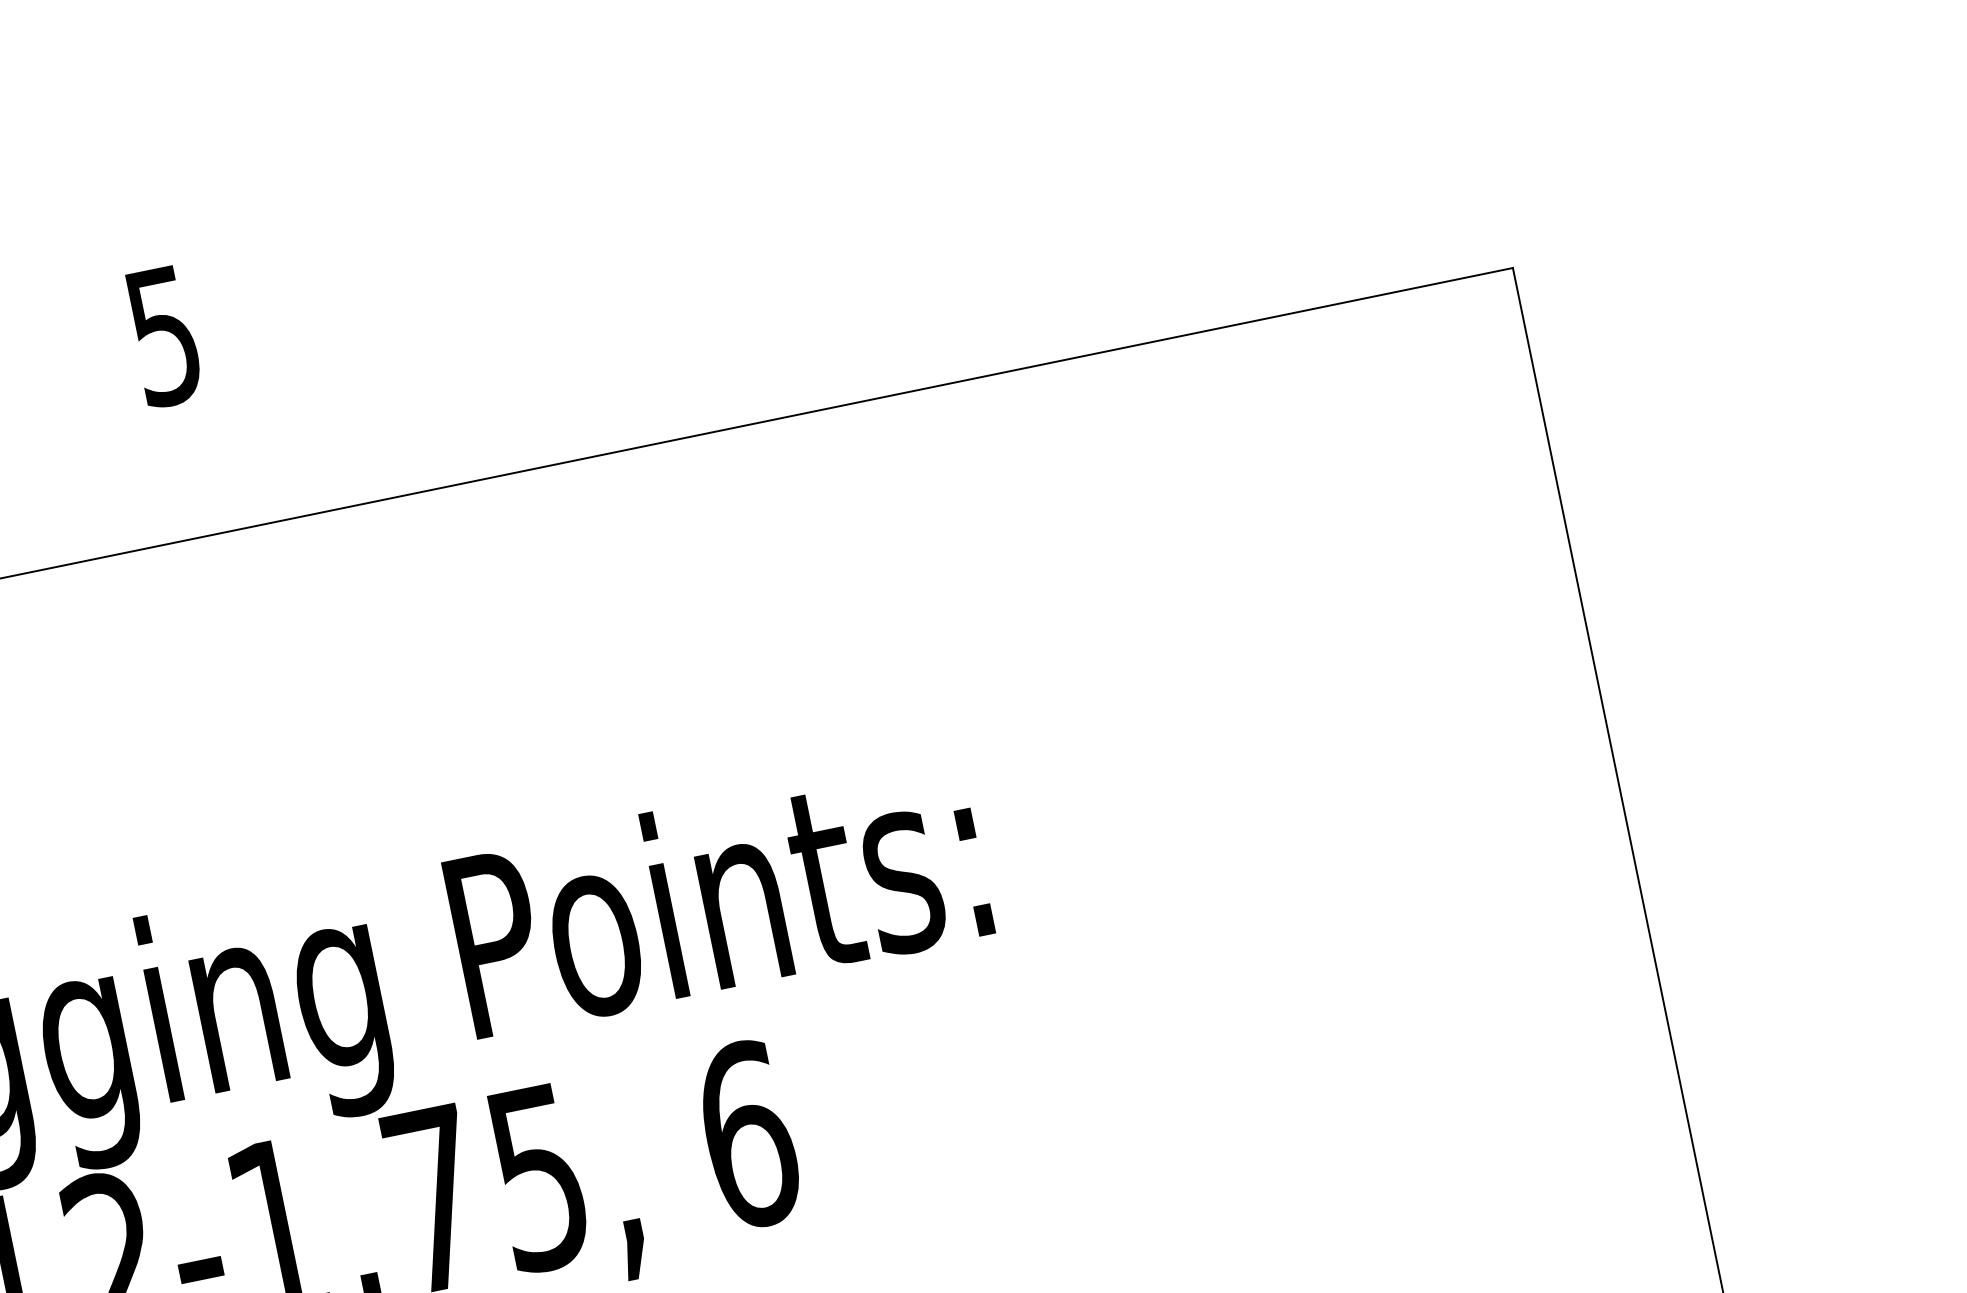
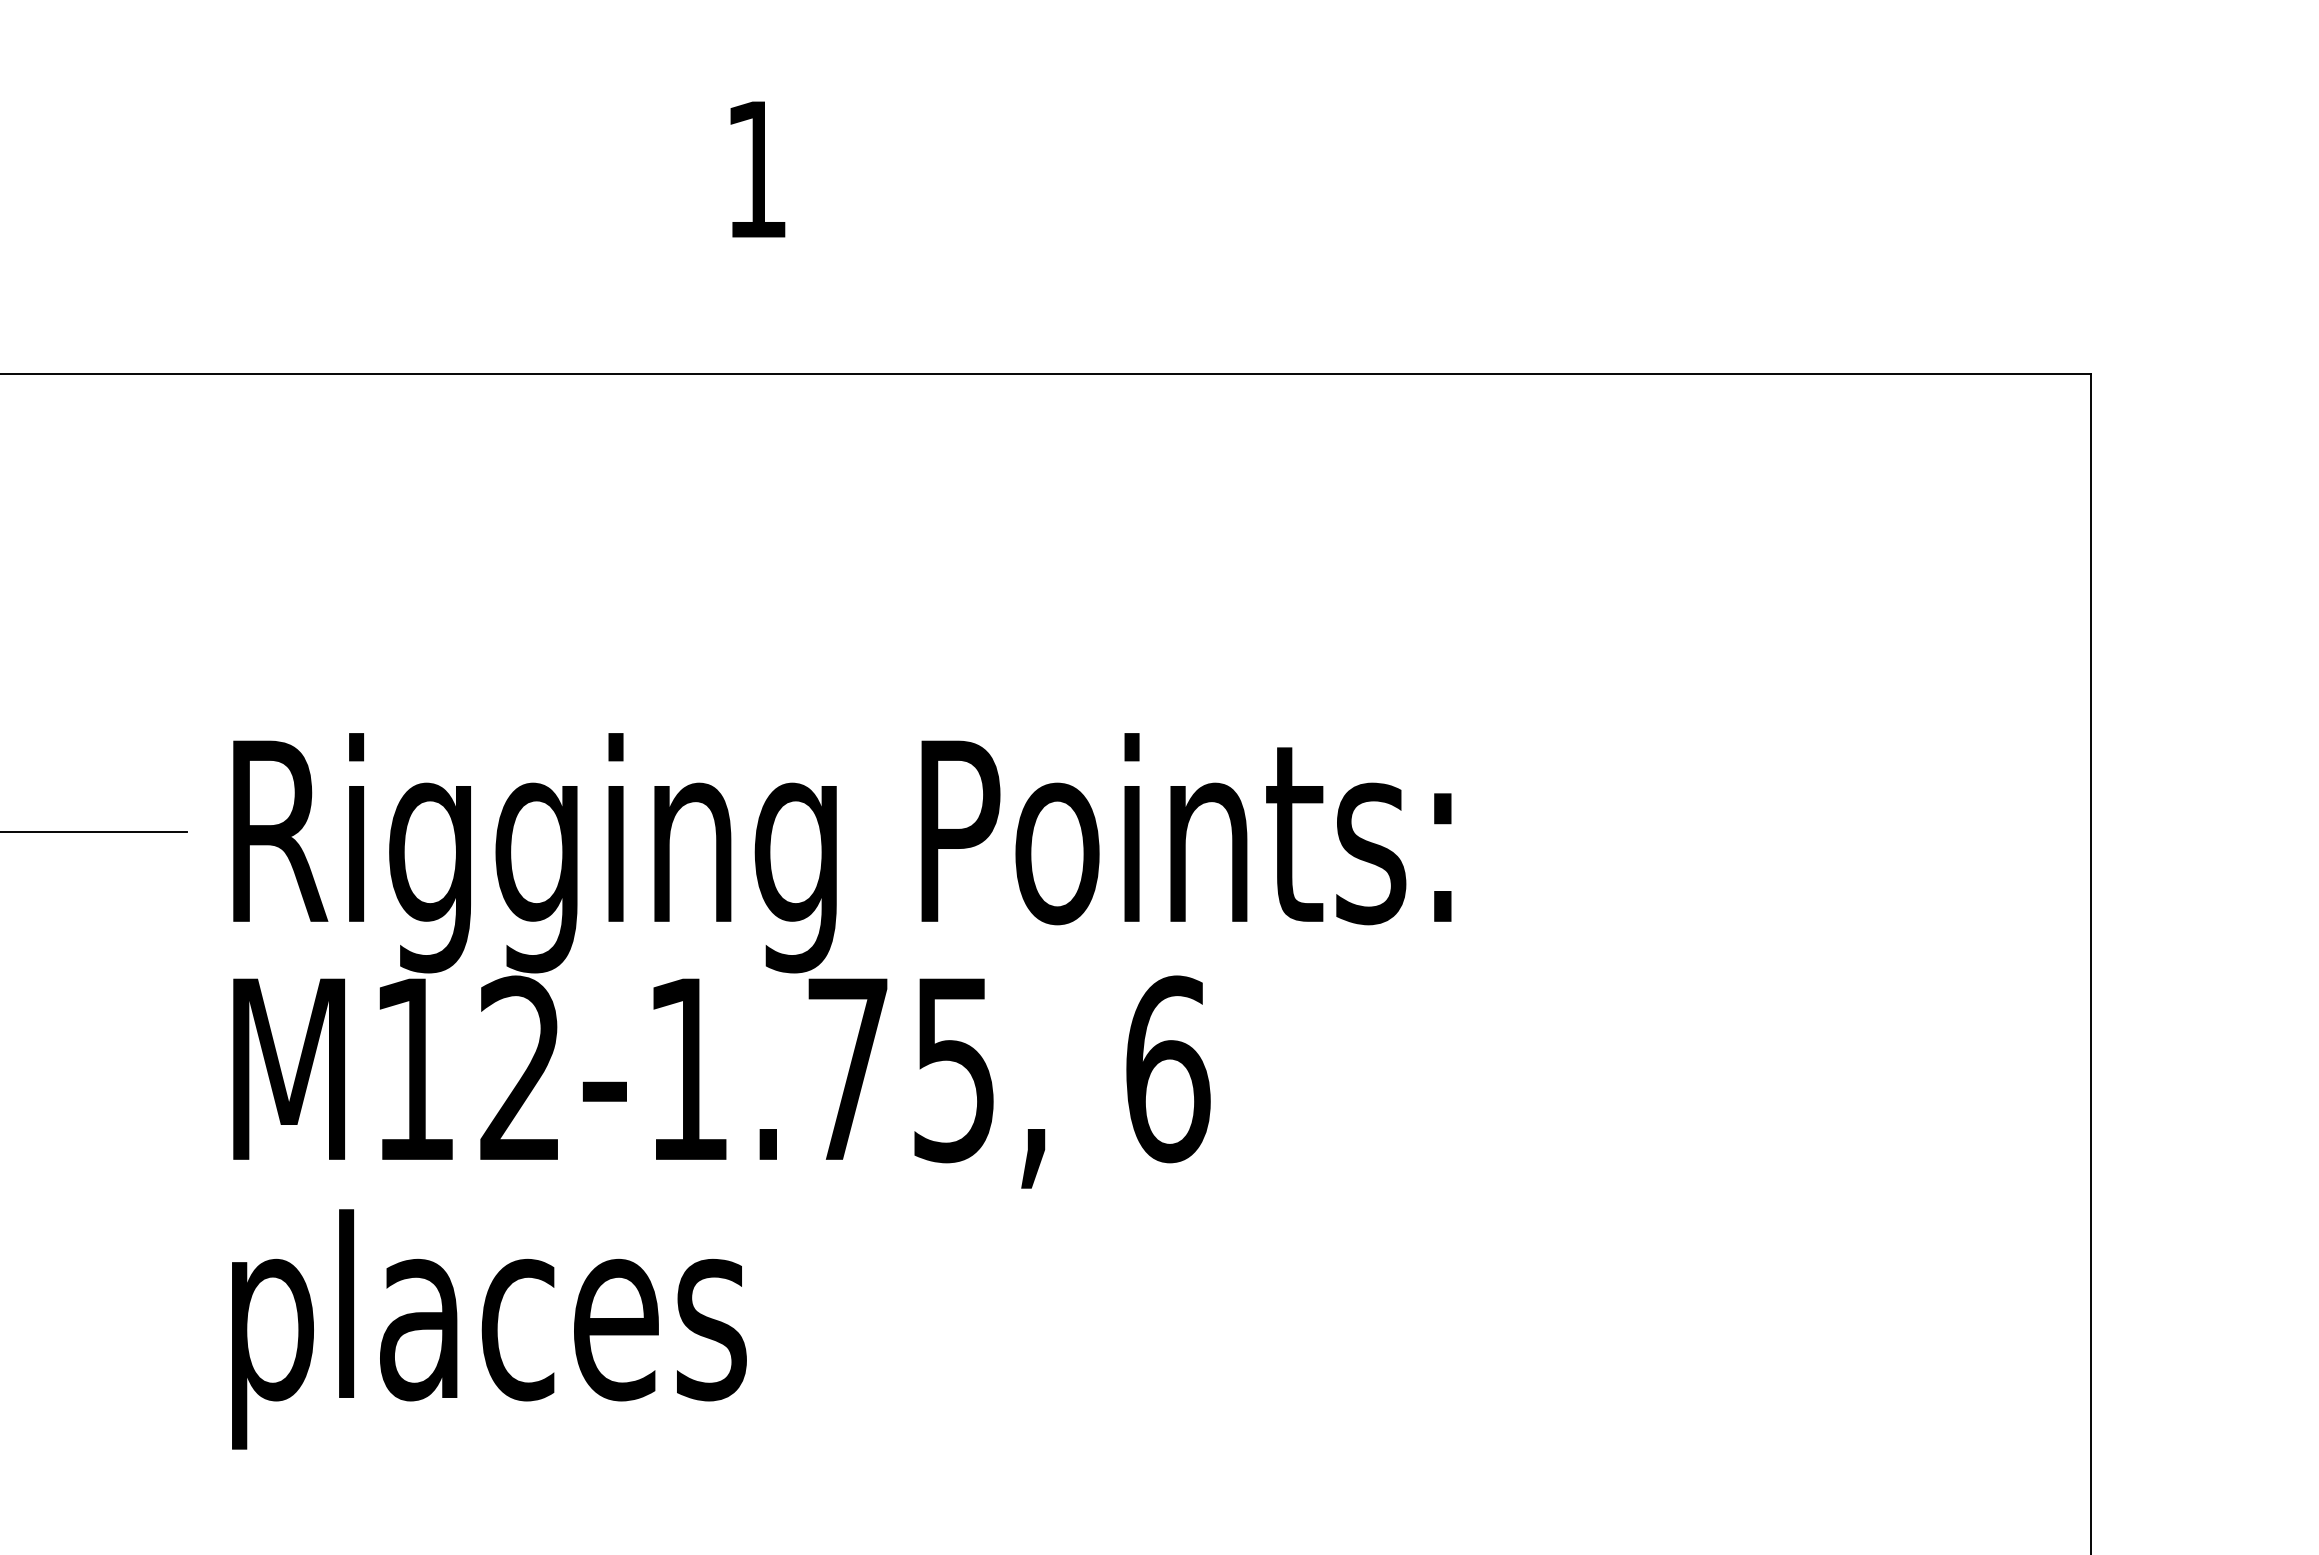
text: (163, 337) -> (755, 170), 5 -> 1

